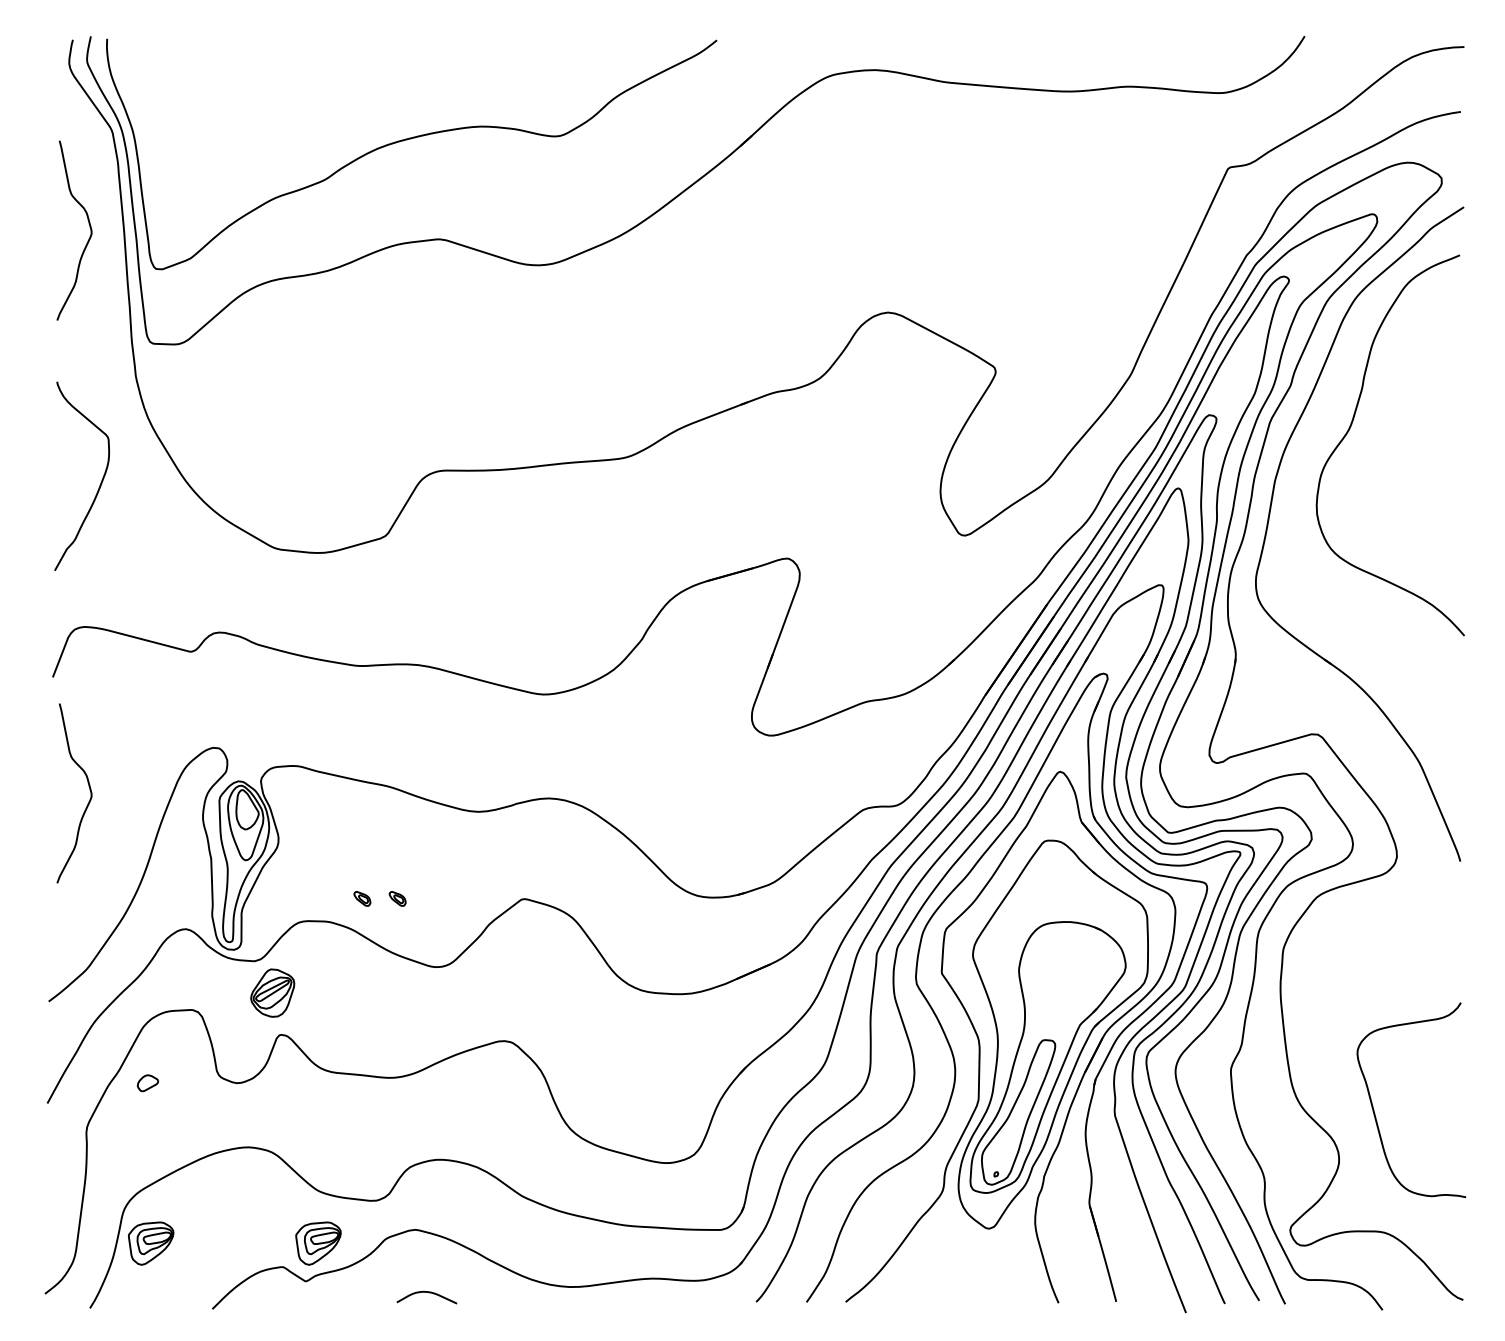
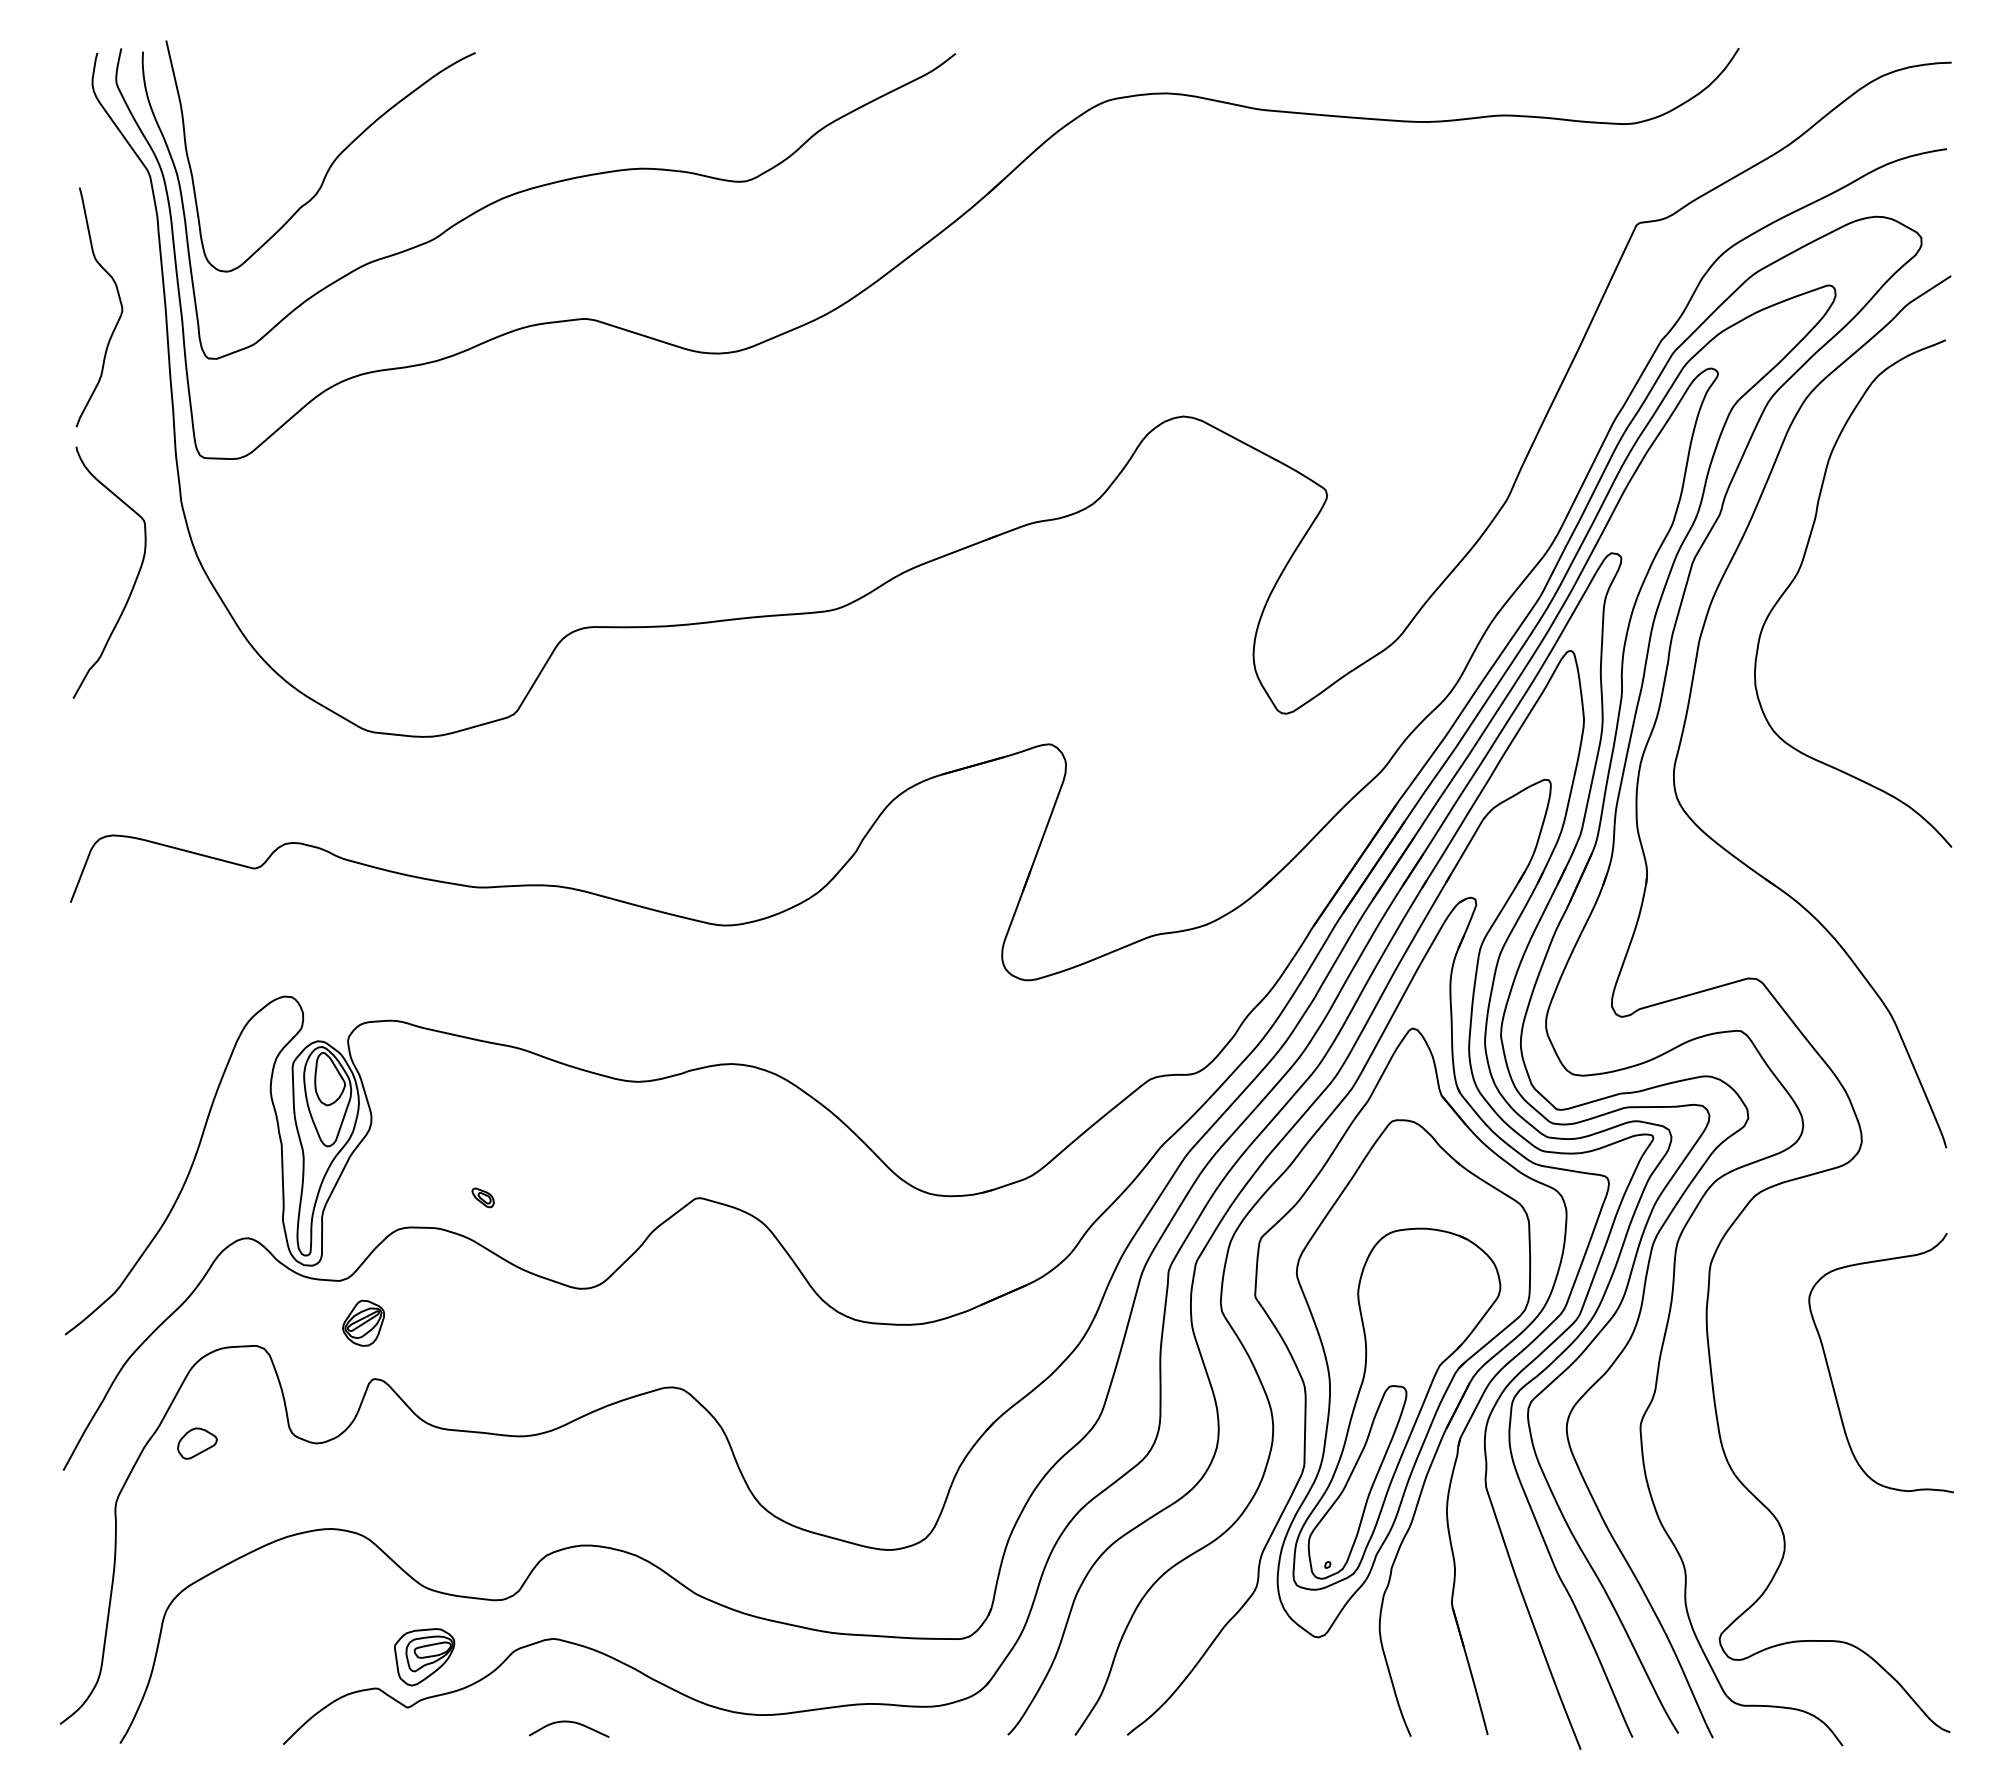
curve: (247, 123) -> (330, 164), added
curve: (100, 484) -> (133, 583), moved
curve: (89, 789) -> (119, 1051), removed
part: (397, 898) -> (529, 1197), removed
part: (272, 992) -> (363, 1322), size x0.71
part: (148, 1083) -> (197, 1443), size x1.43
curve: (1374, 1109) -> (1831, 1375), moved
part: (151, 1243) -> (201, 1657), removed

